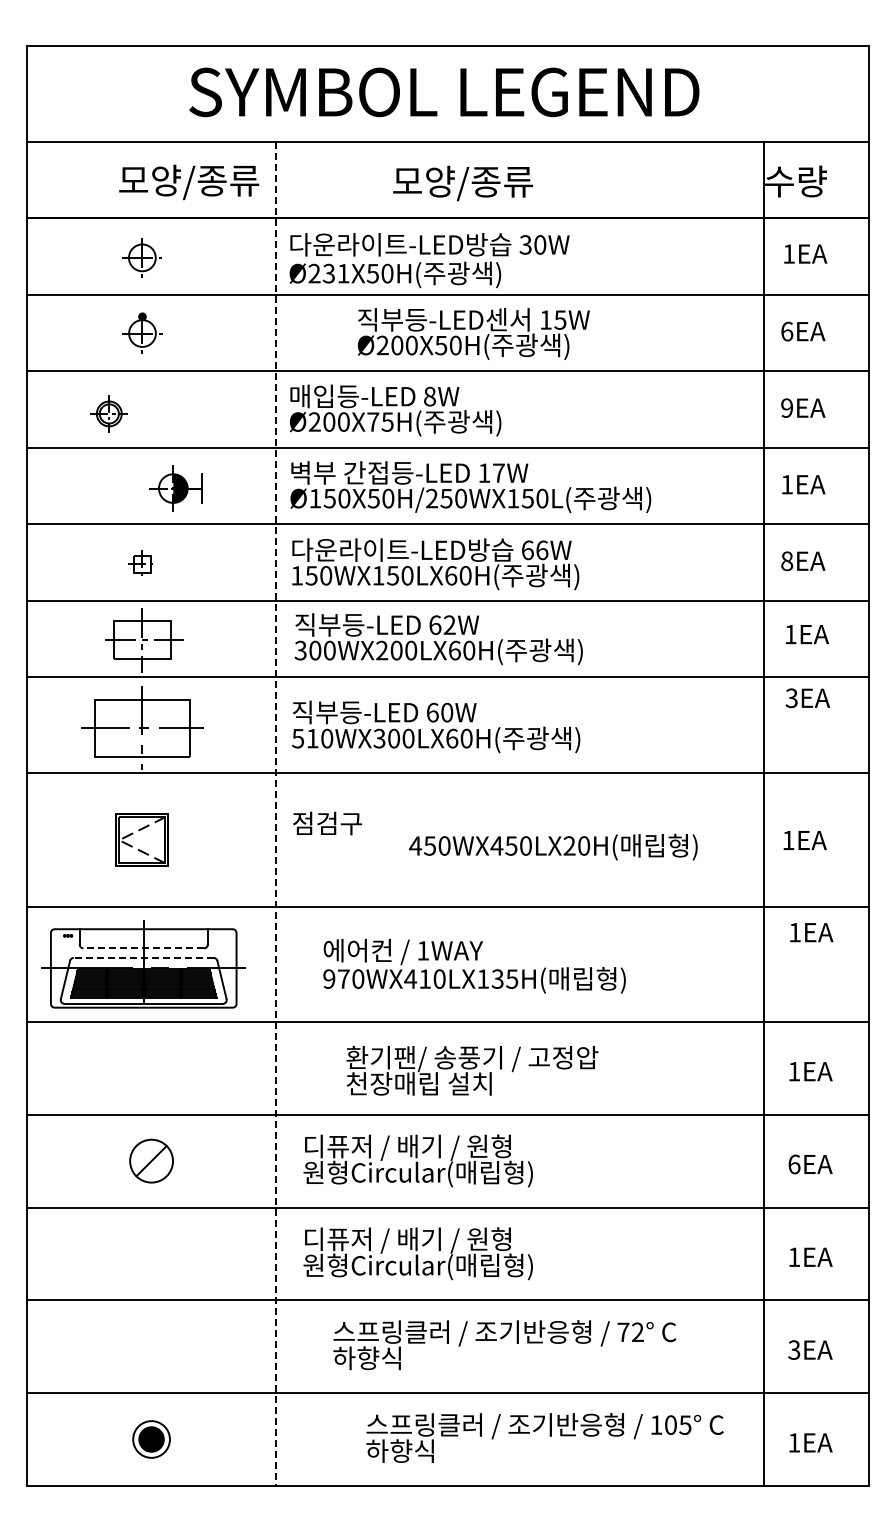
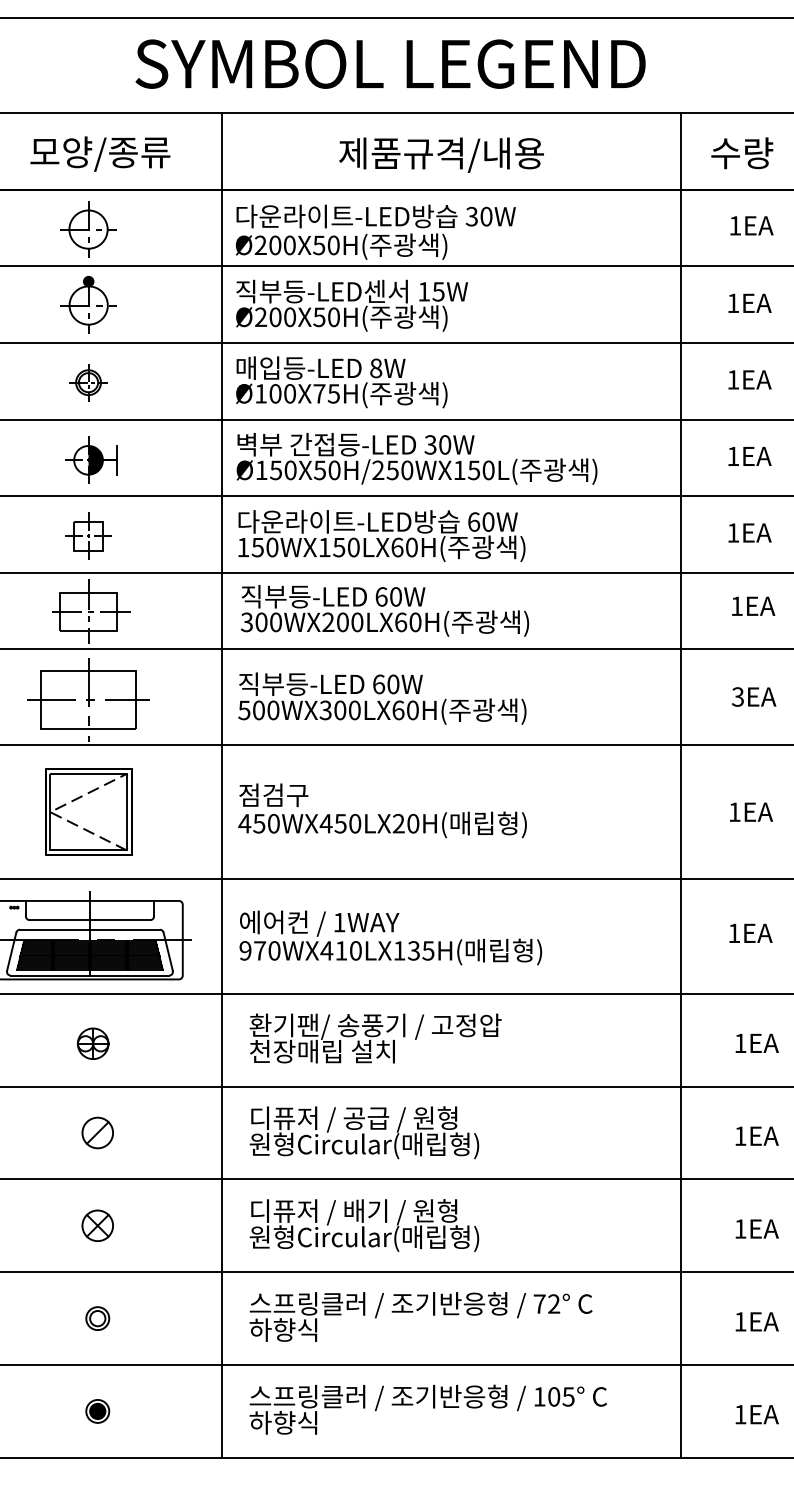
text: (189, 182) -> (100, 154), moved
text: (495, 183) -> (441, 155), 모양/종류 -> 제품규격/내용
part: (142, 257) -> (88, 229), size x1.43
text: (336, 273) -> (282, 245), Ø231X50H( -> Ø200X50H(
text: (787, 331) -> (733, 303), 6EA -> 1EA
part: (142, 332) -> (88, 304), size x1.43
text: (473, 333) -> (351, 305), moved
text: (786, 407) -> (732, 379), 9EA -> 1EA
part: (108, 413) -> (87, 382), moved
text: (314, 421) -> (260, 393), Ø200X75H( -> Ø100X75H(
text: (491, 472) -> (437, 444), 17W -> 30W
part: (175, 488) -> (90, 460), moved
text: (542, 550) -> (488, 522), 66W -> 60W
text: (787, 561) -> (733, 533), 8EA -> 1EA
part: (141, 564) -> (87, 536), size x1.67
text: (449, 624) -> (395, 596), 62W -> 60W
text: (807, 698) -> (753, 697), moved
text: (312, 738) -> (258, 710), 510WX300LX60H( -> 500WX300LX60H(
line: (764, 813) -> (681, 785), moved
line: (275, 814) -> (221, 786), dashed -> solid
part: (141, 839) -> (87, 811), size x1.67
text: (553, 846) -> (382, 824), moved
text: (811, 932) -> (750, 933), moved
line: (143, 948) -> (89, 920), dashed -> solid
line: (143, 957) -> (89, 929), dashed -> solid
text: (474, 965) -> (390, 937), moved
text: (472, 1070) -> (375, 1038), moved
part: (146, 1071) -> (92, 1043), added
text: (419, 1146) -> (365, 1118), 디퓨저 / 배기 / 원형 -> 디퓨저 / 공급 / 원형
part: (151, 1161) -> (97, 1133), size x0.71
text: (794, 1164) -> (740, 1136), 6EA -> 1EA
part: (151, 1253) -> (97, 1225), added
text: (504, 1345) -> (420, 1317), moved
part: (151, 1346) -> (97, 1318), added
text: (794, 1349) -> (740, 1321), 3EA -> 1EA
text: (544, 1437) -> (427, 1409), moved
part: (151, 1439) -> (97, 1411), size x0.62

